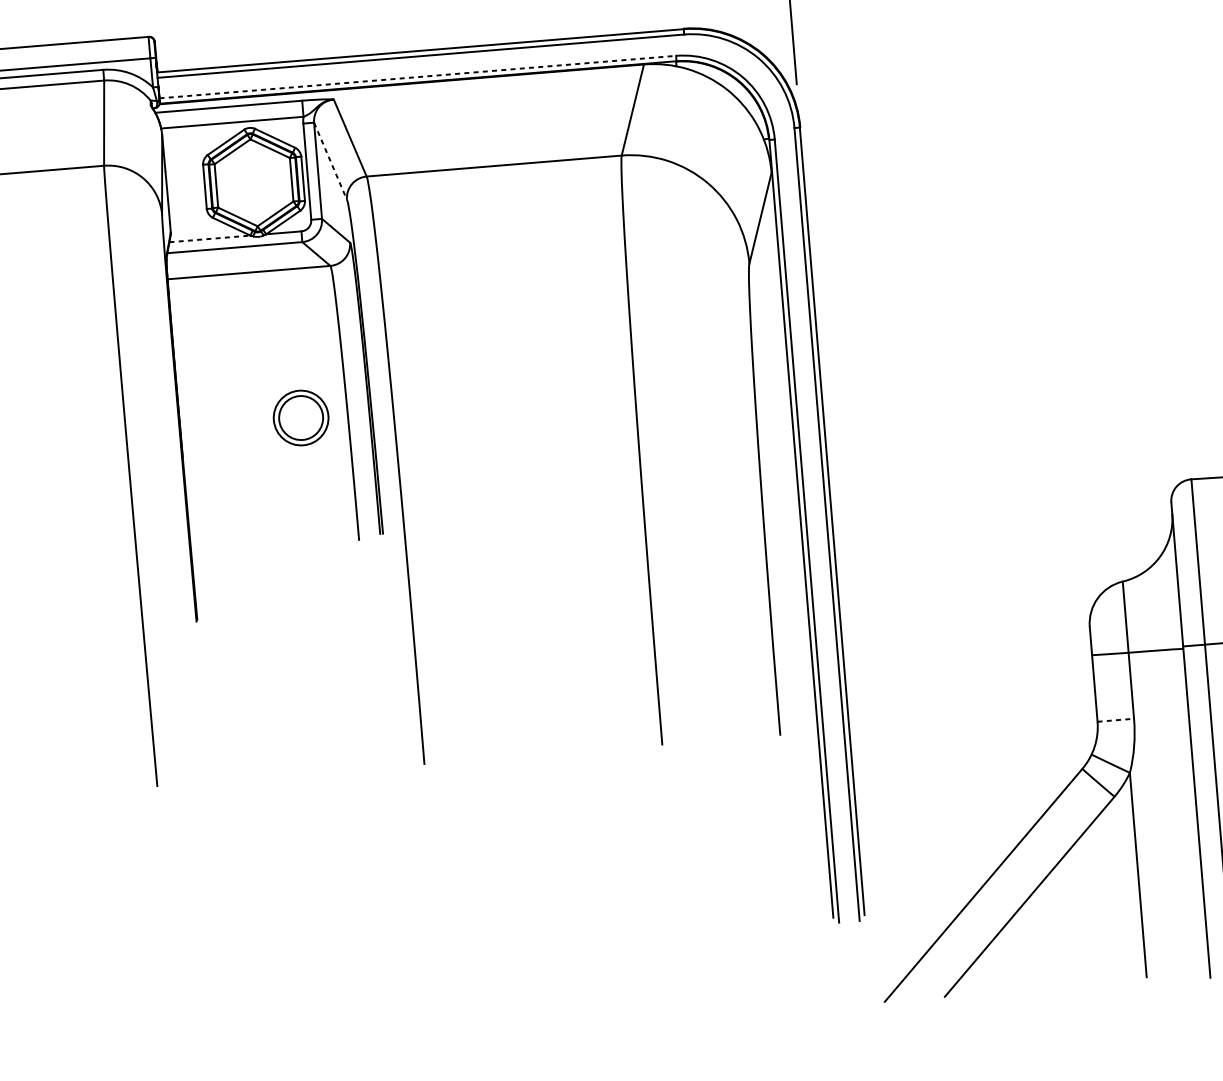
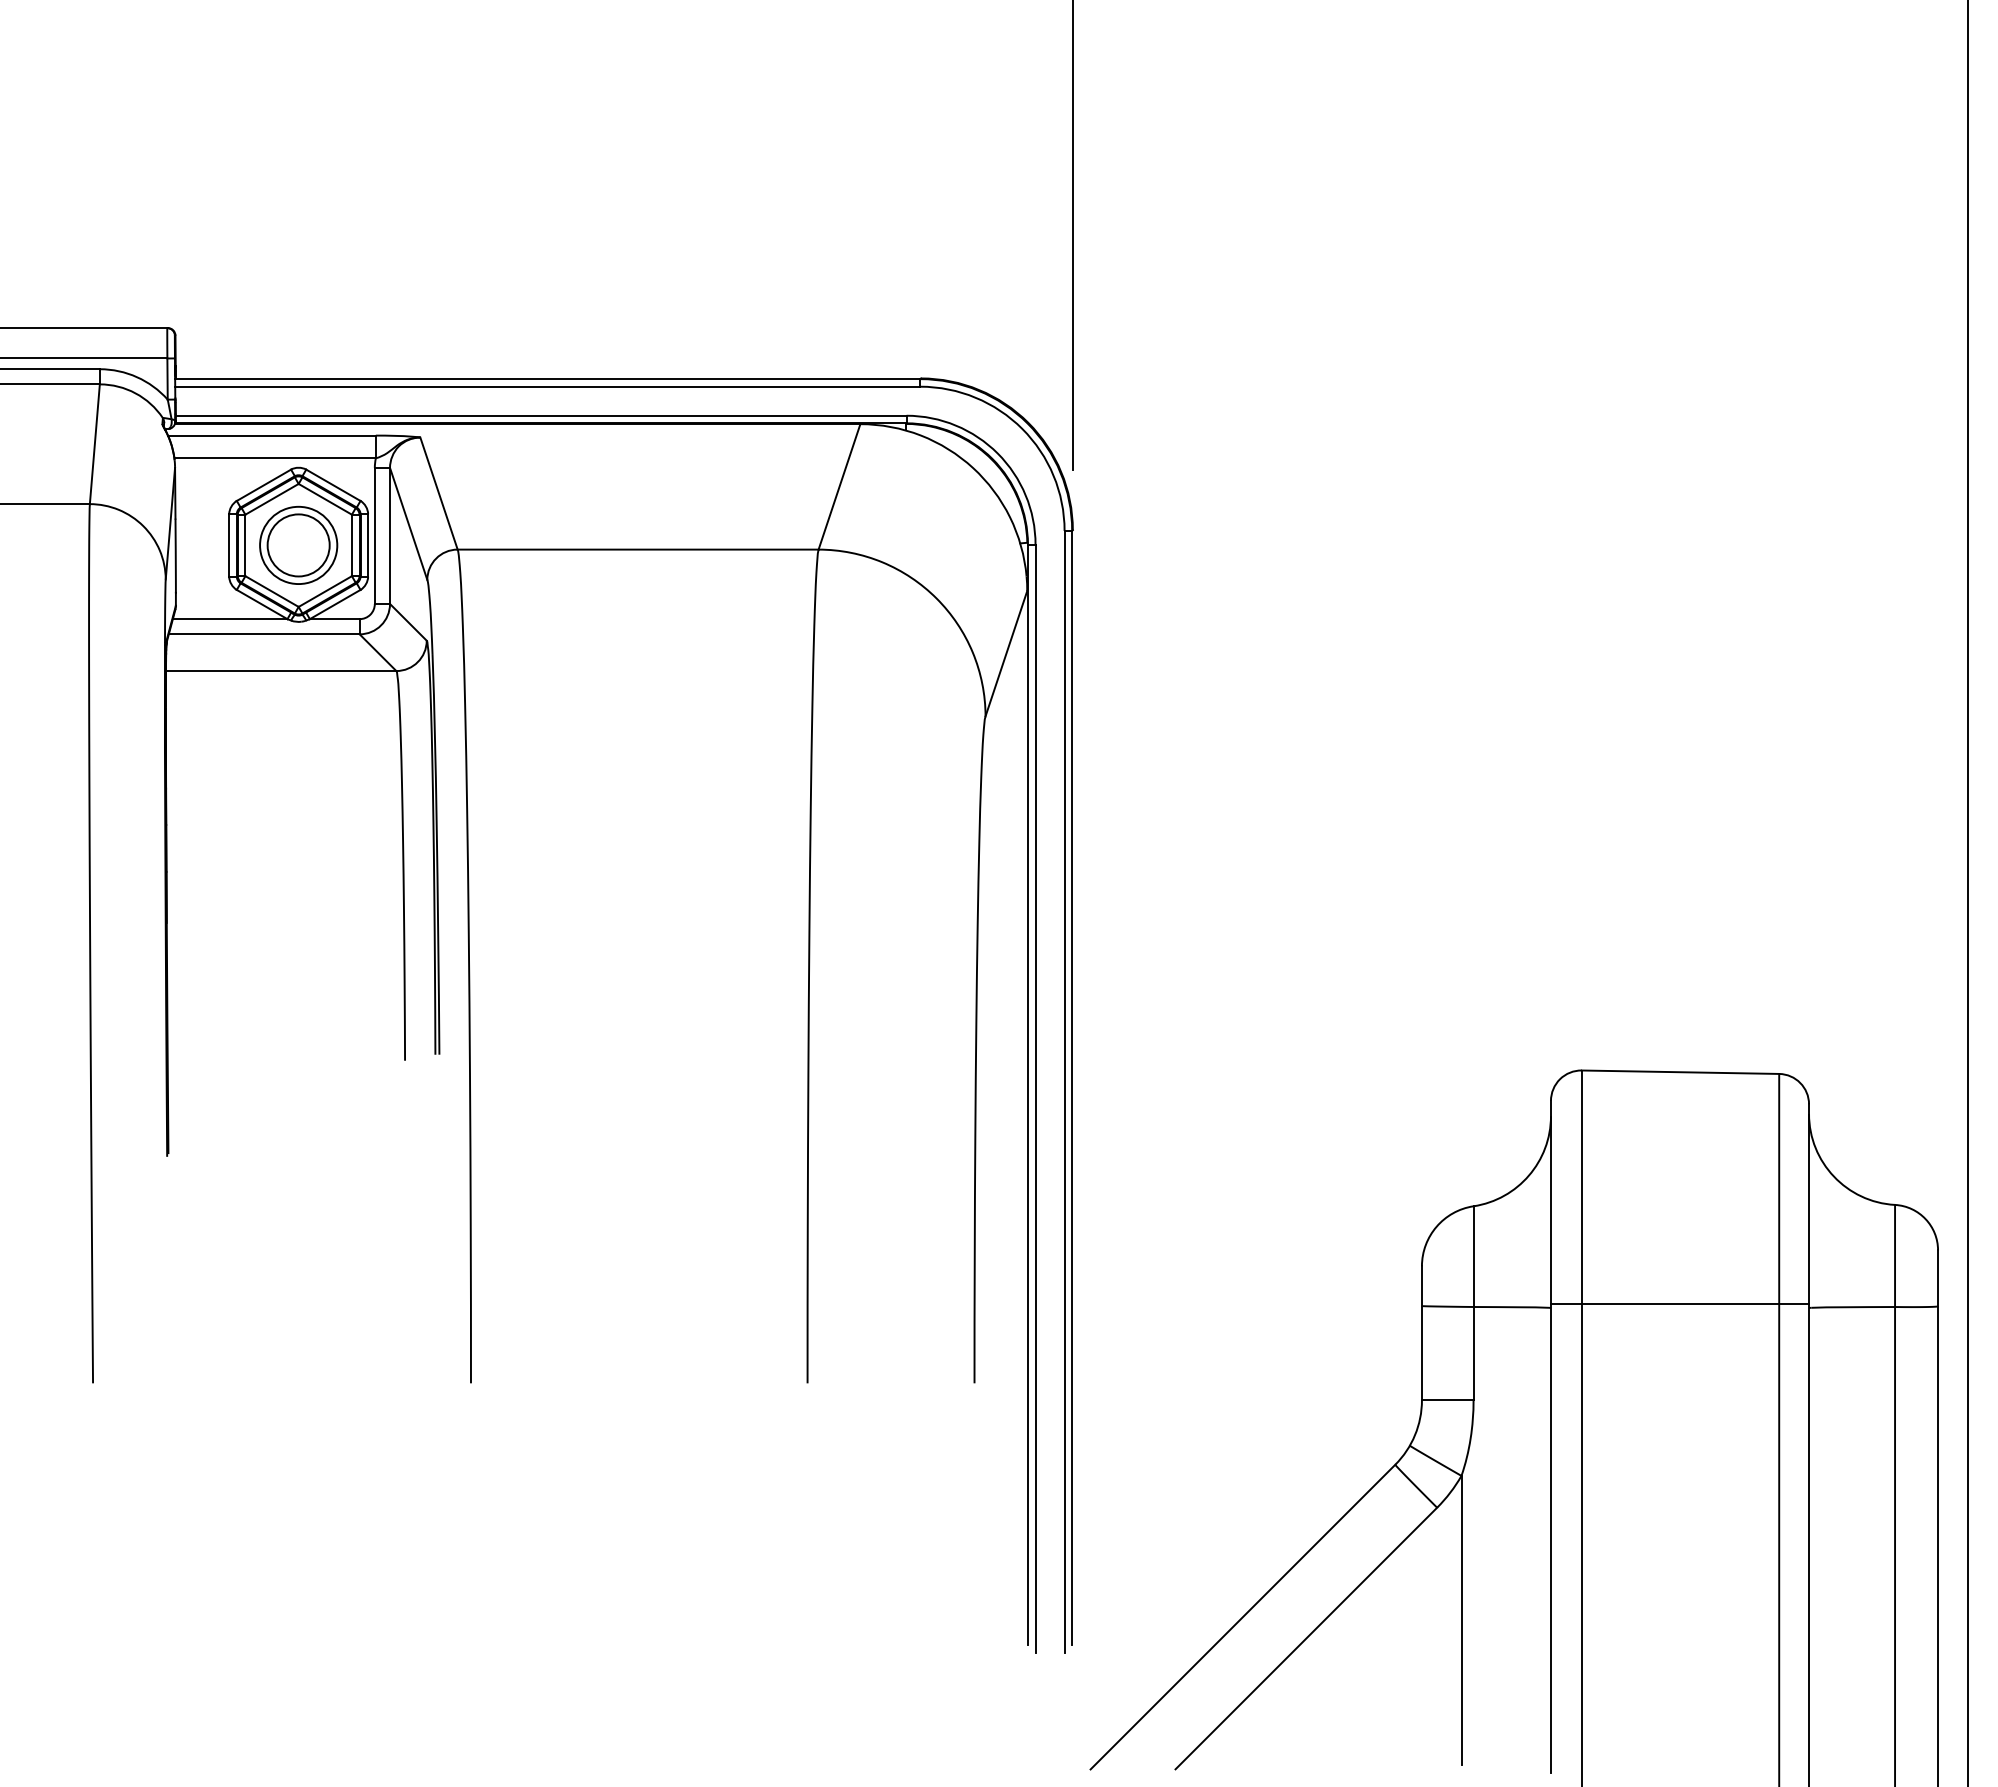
line: (418, 76) -> (541, 415), dashed -> solid
line: (330, 161) -> (408, 524), dashed -> solid
line: (210, 239) -> (230, 619), dashed -> solid
part: (300, 417) -> (298, 544), moved
line: (1115, 720) -> (1447, 1400), dashed -> solid

